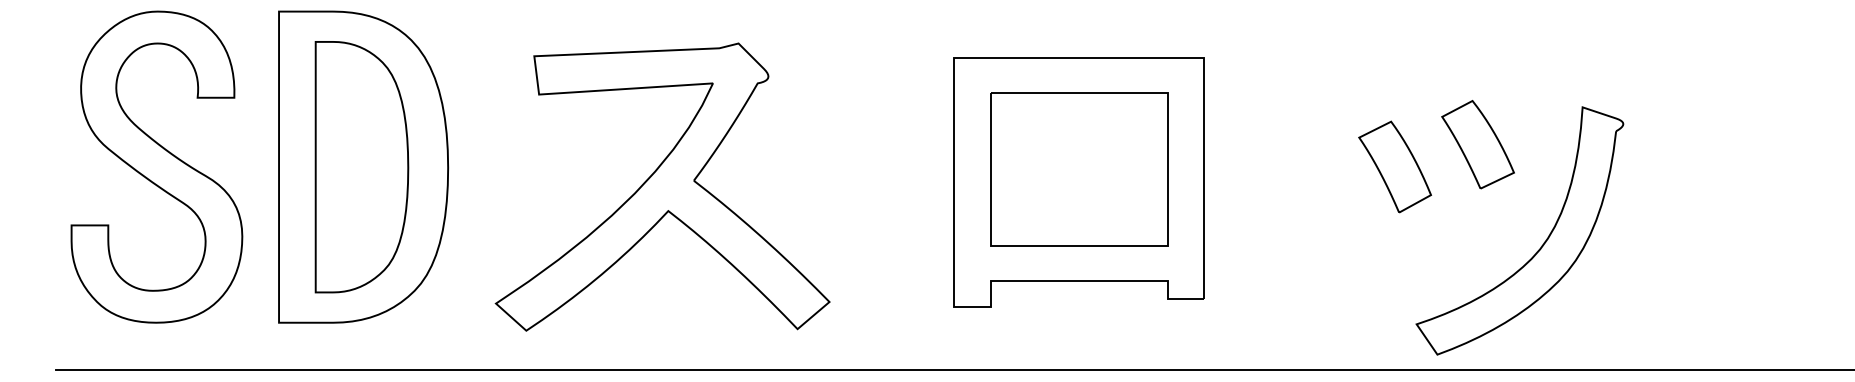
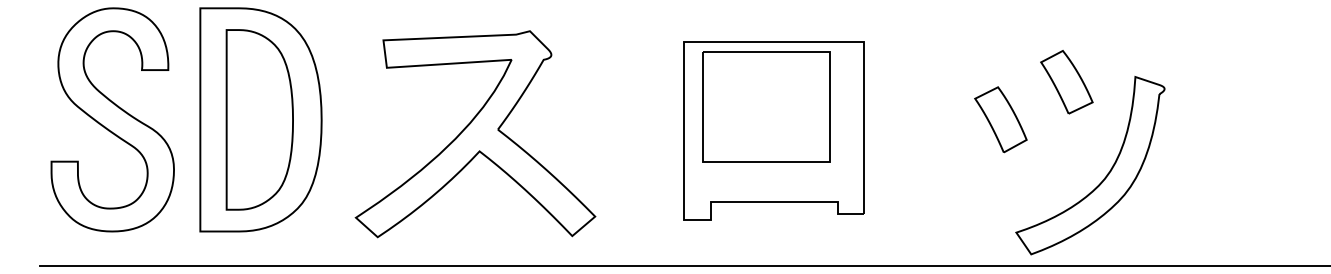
part: (1477, 144) -> (1066, 82), moved
part: (1079, 169) -> (766, 107), moved

